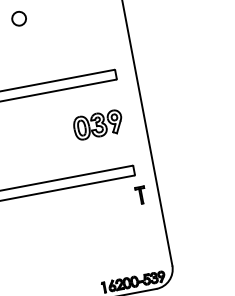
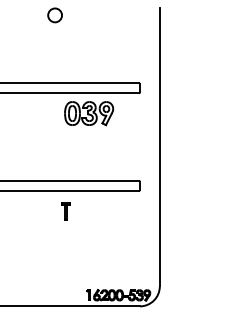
part: (98, 124) -> (89, 113), moved
part: (140, 195) -> (65, 211), moved

